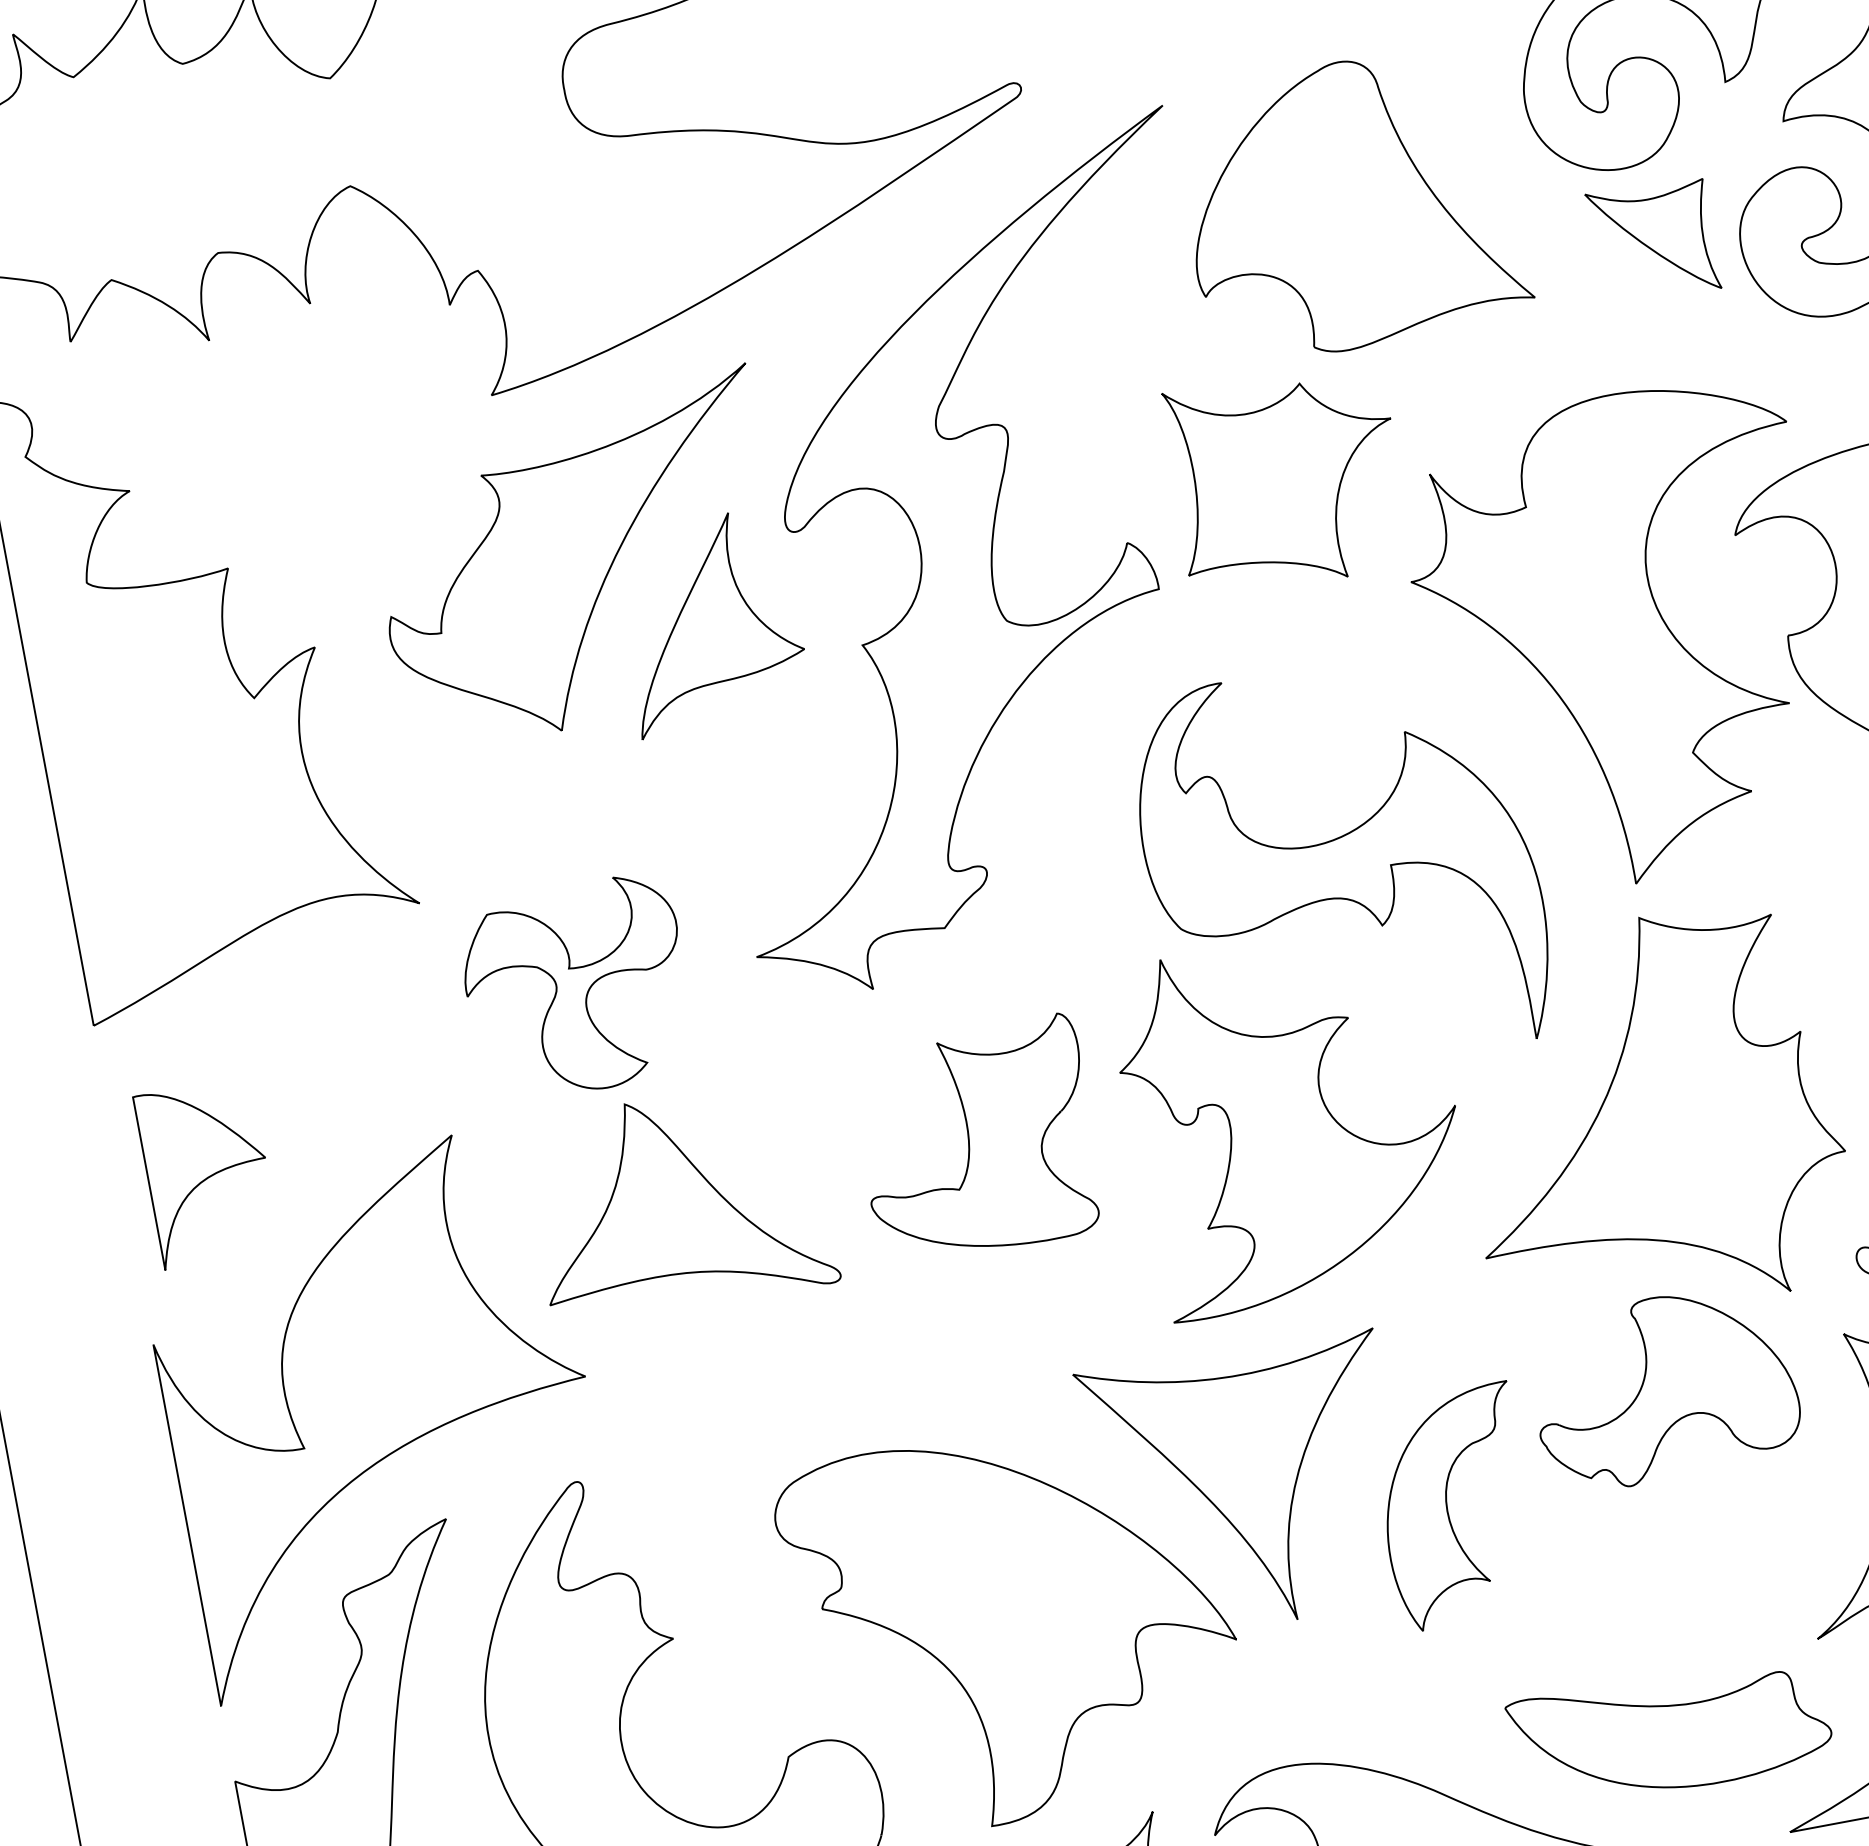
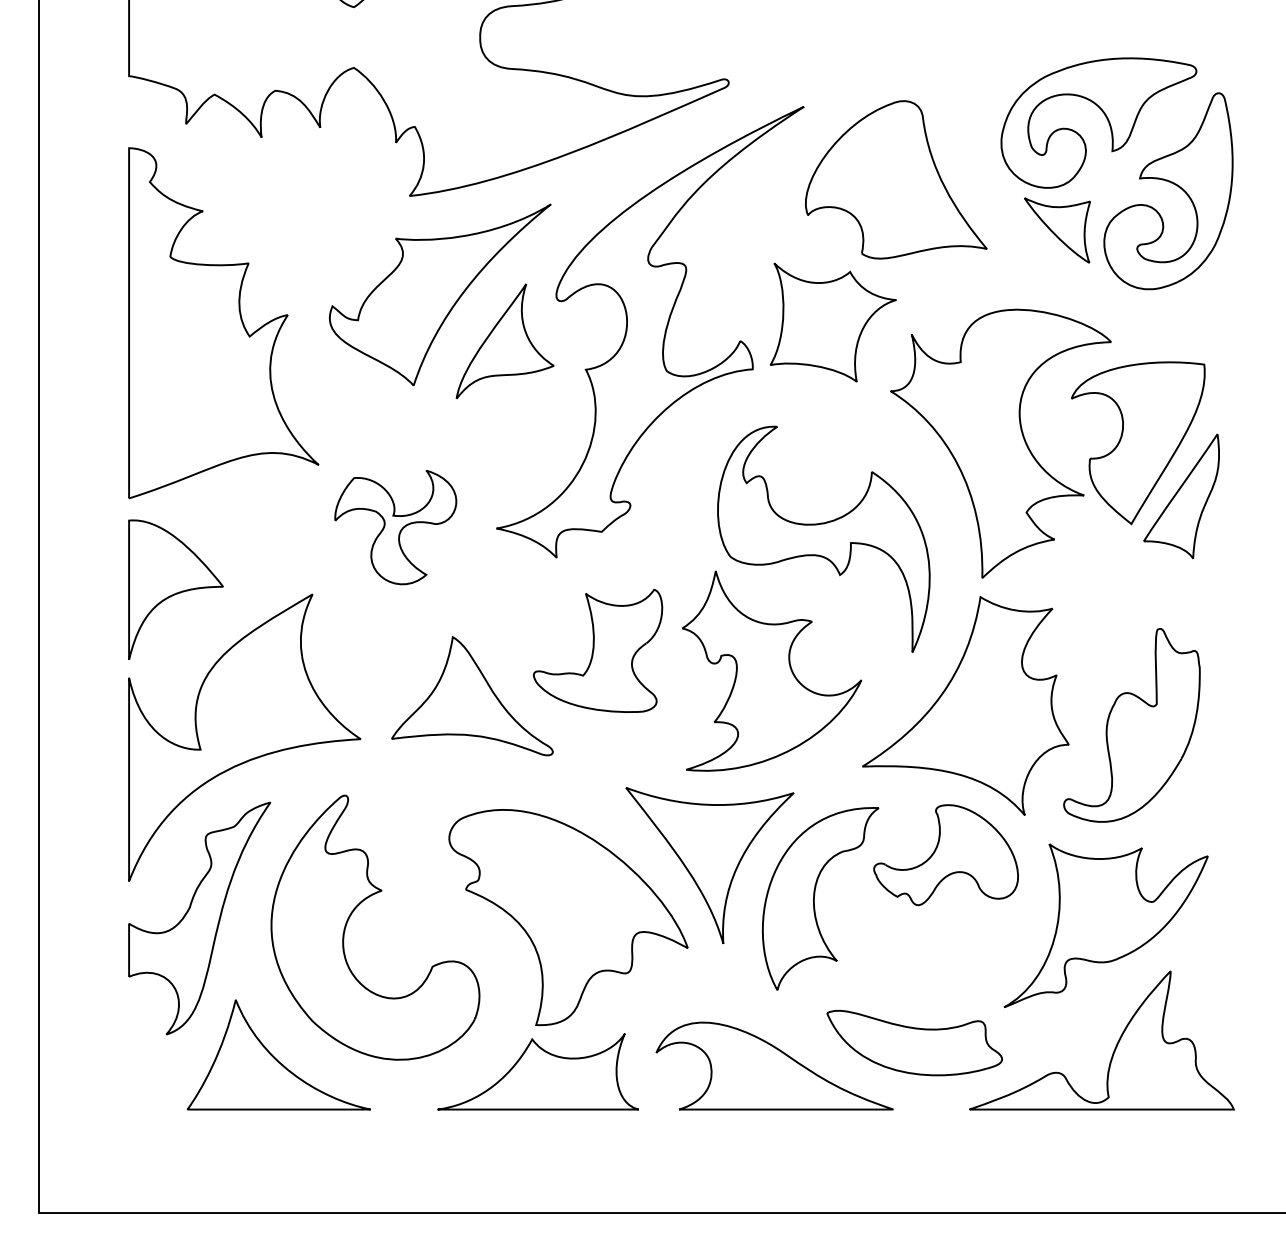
part: (206, 1172) -> (175, 589), size x1.43
part: (679, 1203) -> (472, 696), moved
part: (1455, 1506) -> (820, 898), size x1.43

